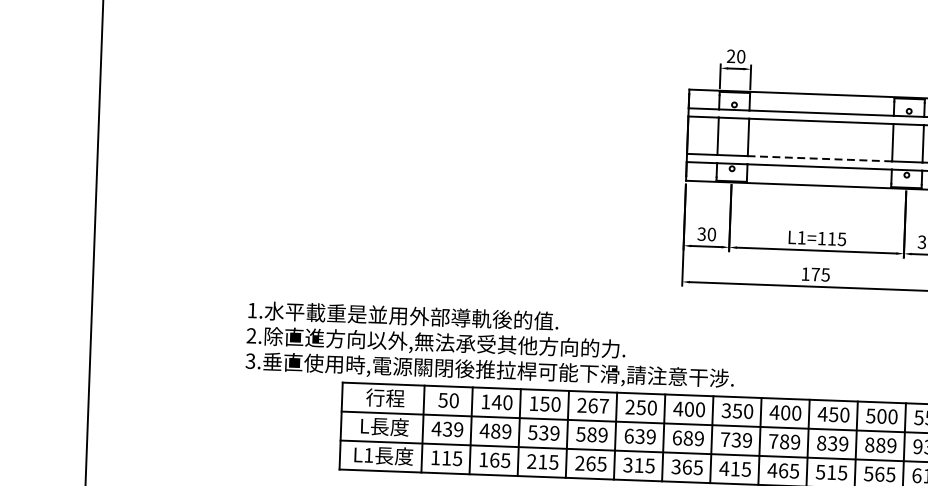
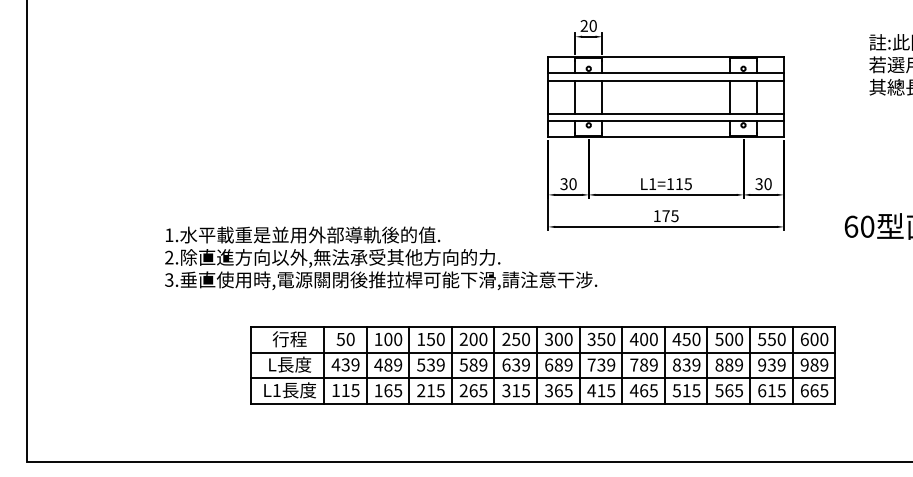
line: (820, 158) -> (666, 113), dashed -> solid
text: (491, 344) -> (381, 257), moved
text: (497, 402) -> (388, 339), 140 -> 100
text: (598, 406) -> (478, 339), 267 -> 200
text: (677, 409) -> (548, 339), 400 -> 300

